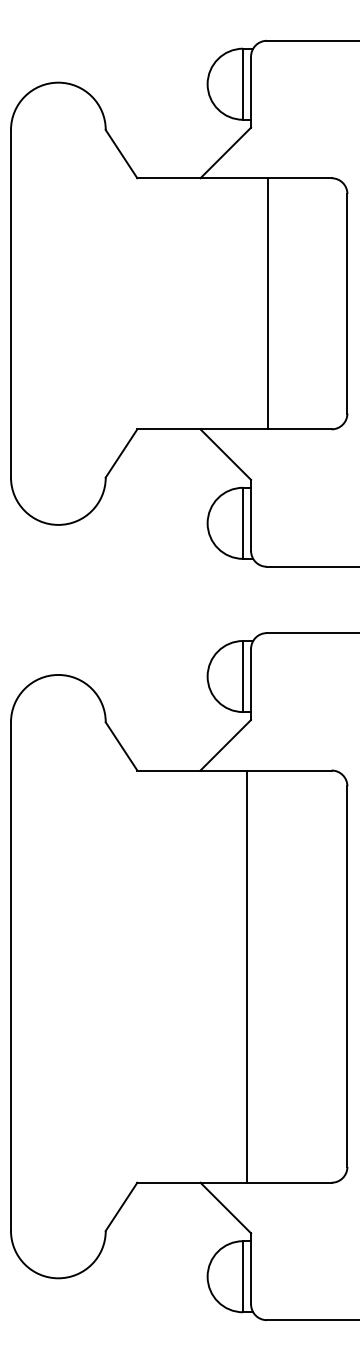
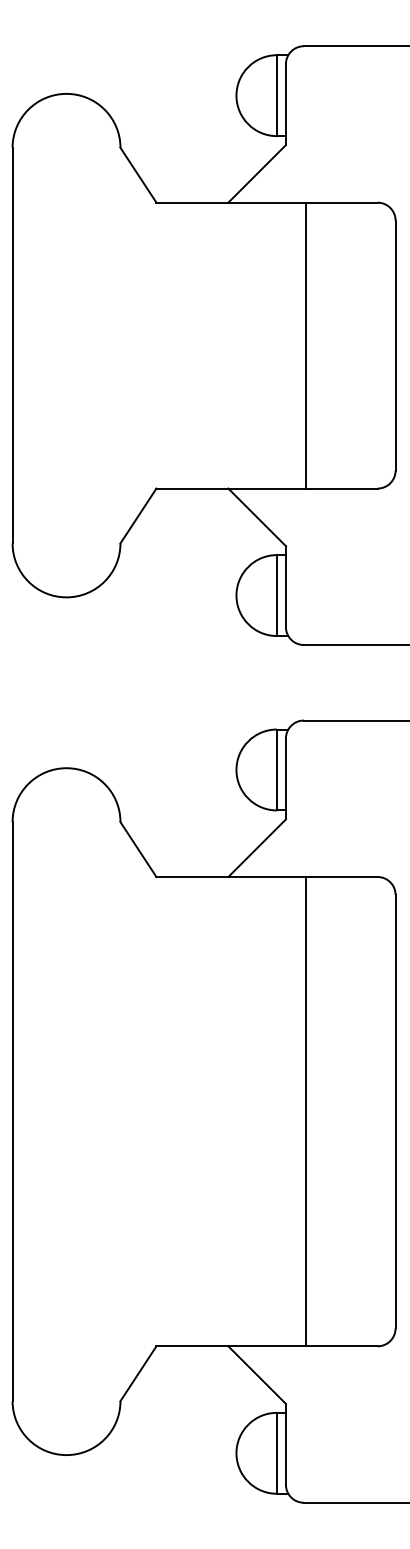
line: (247, 976) -> (305, 1111), moved

